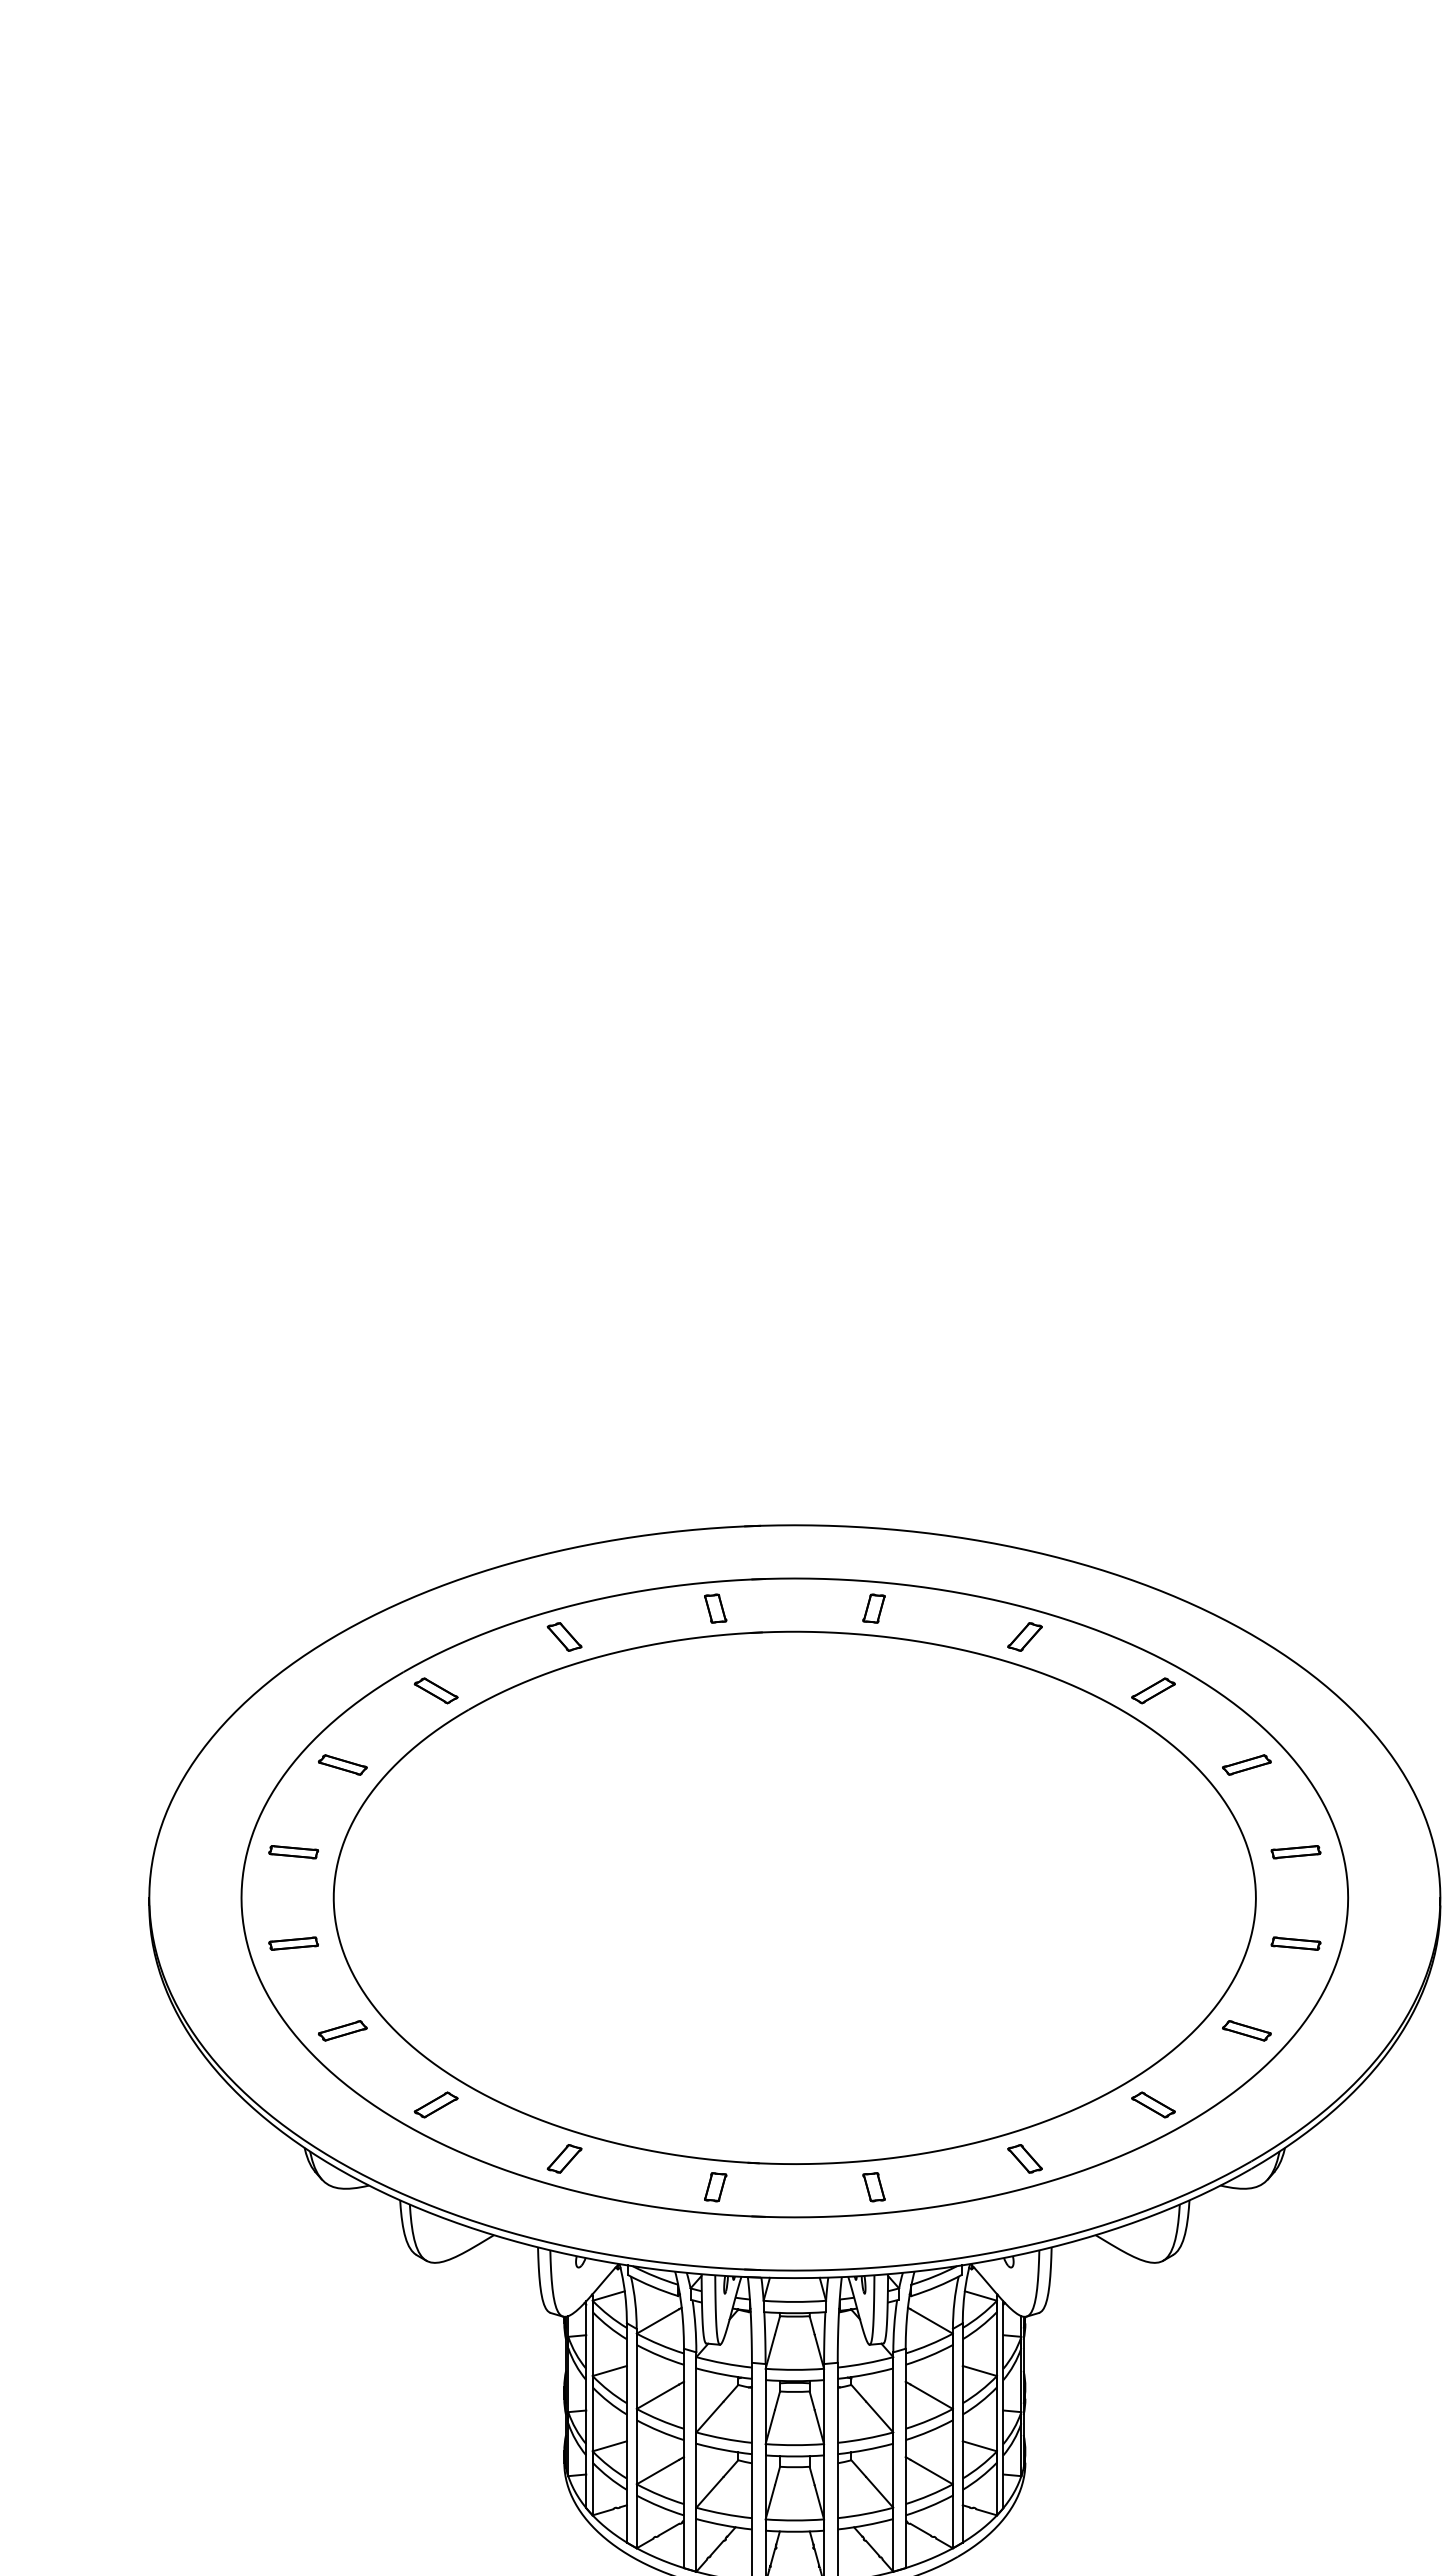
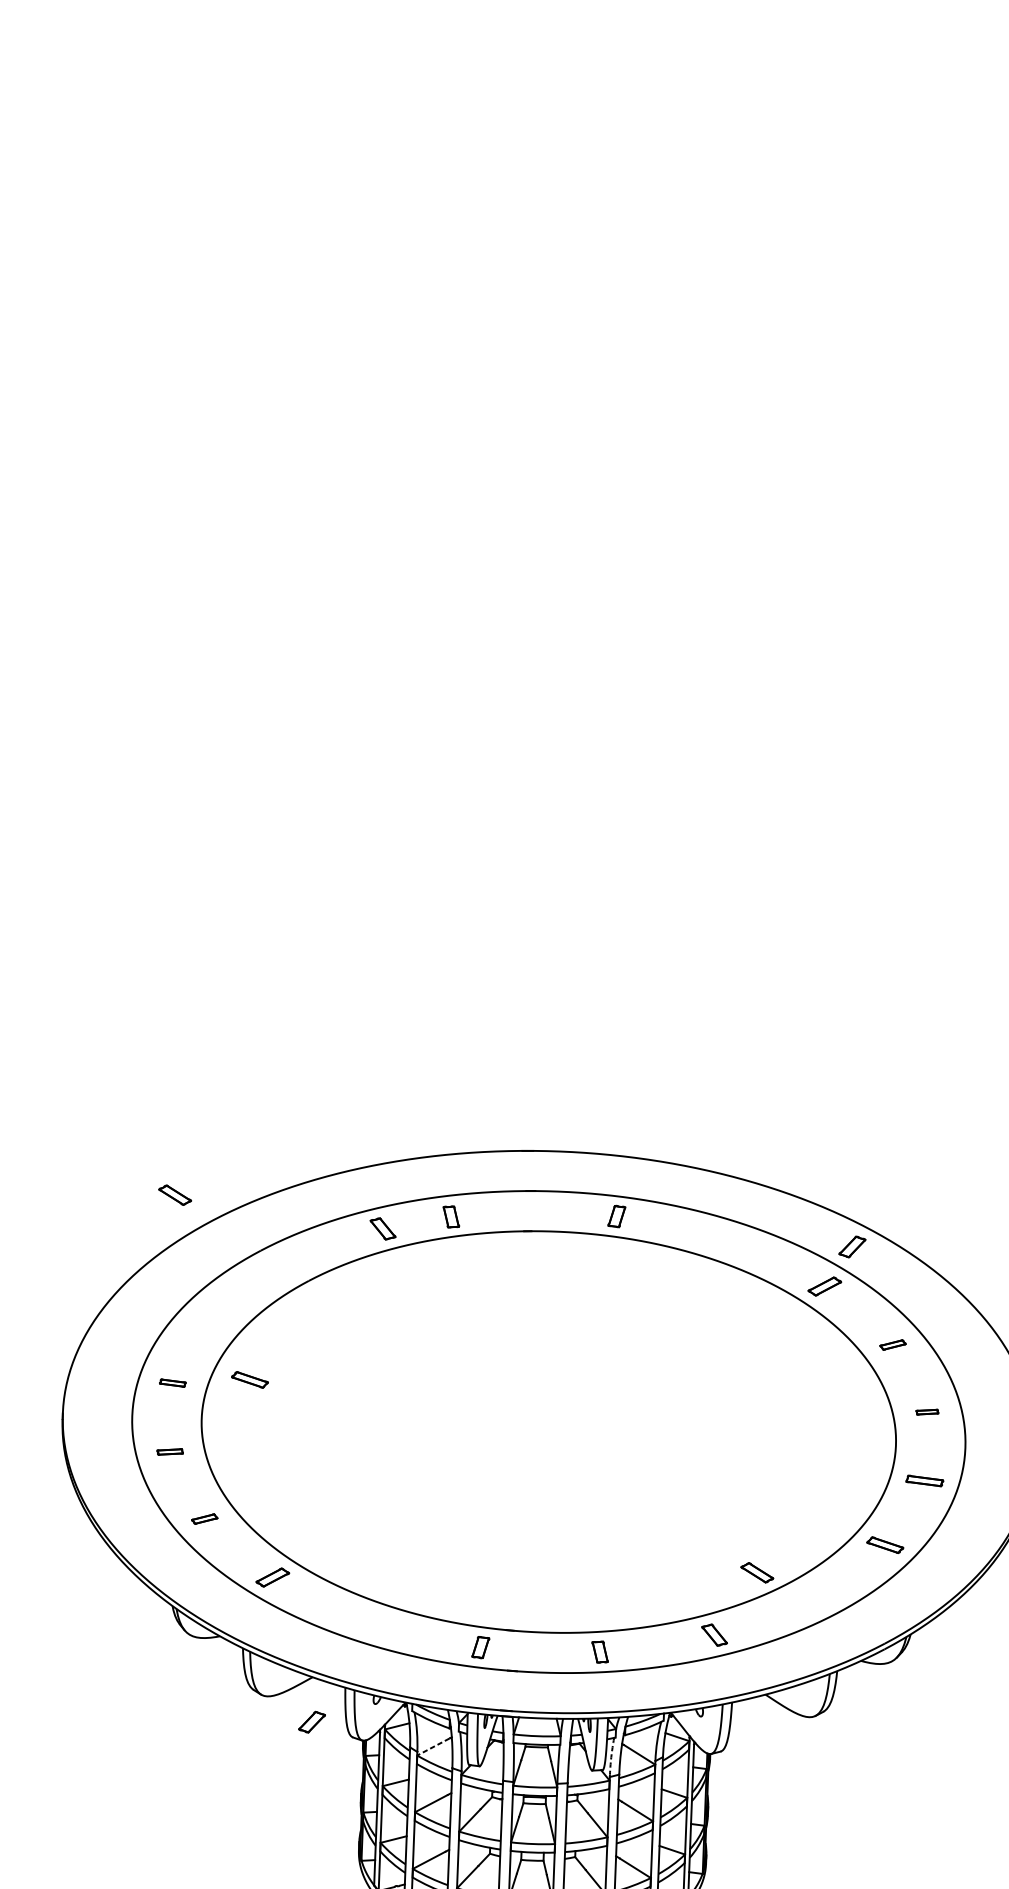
part: (715, 1608) -> (451, 1216), moved
part: (1024, 1636) -> (852, 1246), moved
part: (435, 1690) -> (174, 1194), moved
part: (342, 1764) -> (249, 1379), moved
part: (1246, 1764) -> (892, 1344), size x0.7
part: (293, 1852) -> (172, 1383), size x0.7
part: (1295, 1852) -> (927, 1412), size x0.6
part: (293, 1943) -> (170, 1451), size x0.7
part: (342, 2030) -> (204, 1518), size x0.7
part: (1153, 2104) -> (757, 1572), moved
part: (564, 2158) -> (312, 1721), moved
line: (657, 2321) -> (433, 1746), solid -> dashed
arc: (894, 2326) -> (611, 1757), solid -> dashed

